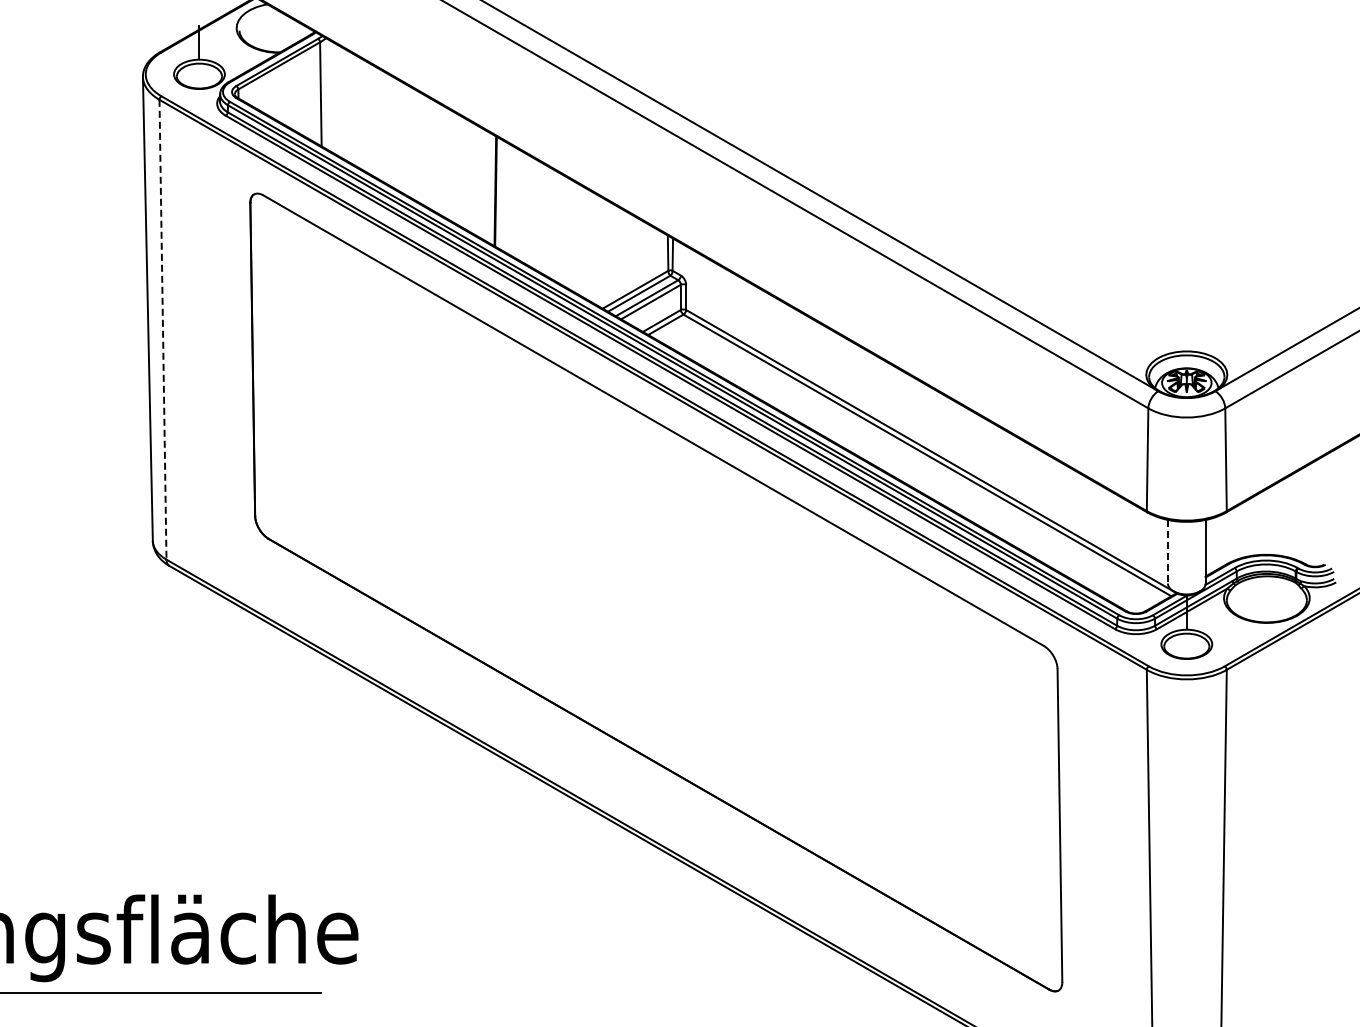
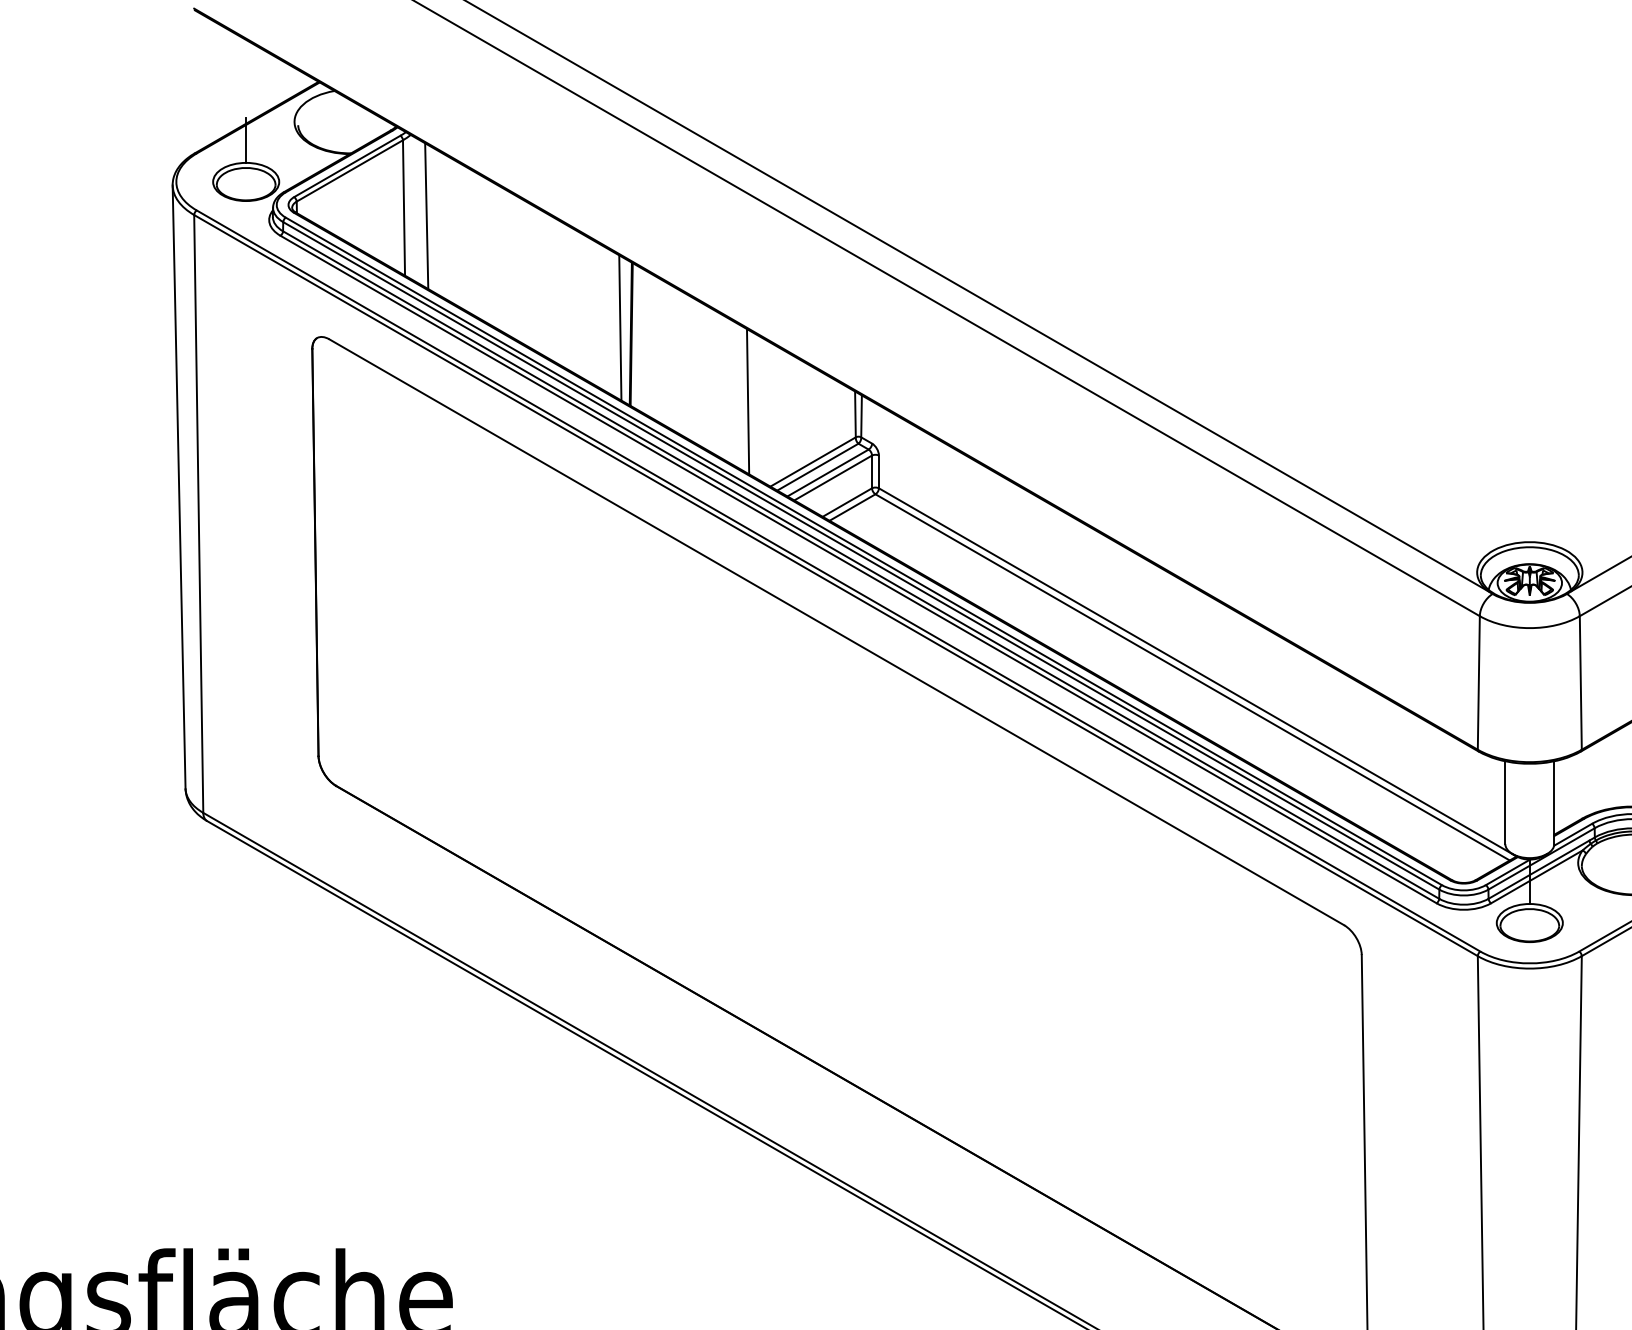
line: (338, 100) -> (426, 215), added
line: (487, 186) -> (620, 327), added
line: (585, 243) -> (748, 401), added
line: (163, 329) -> (199, 513), dashed -> solid
line: (1167, 551) -> (1504, 802), dashed -> solid

